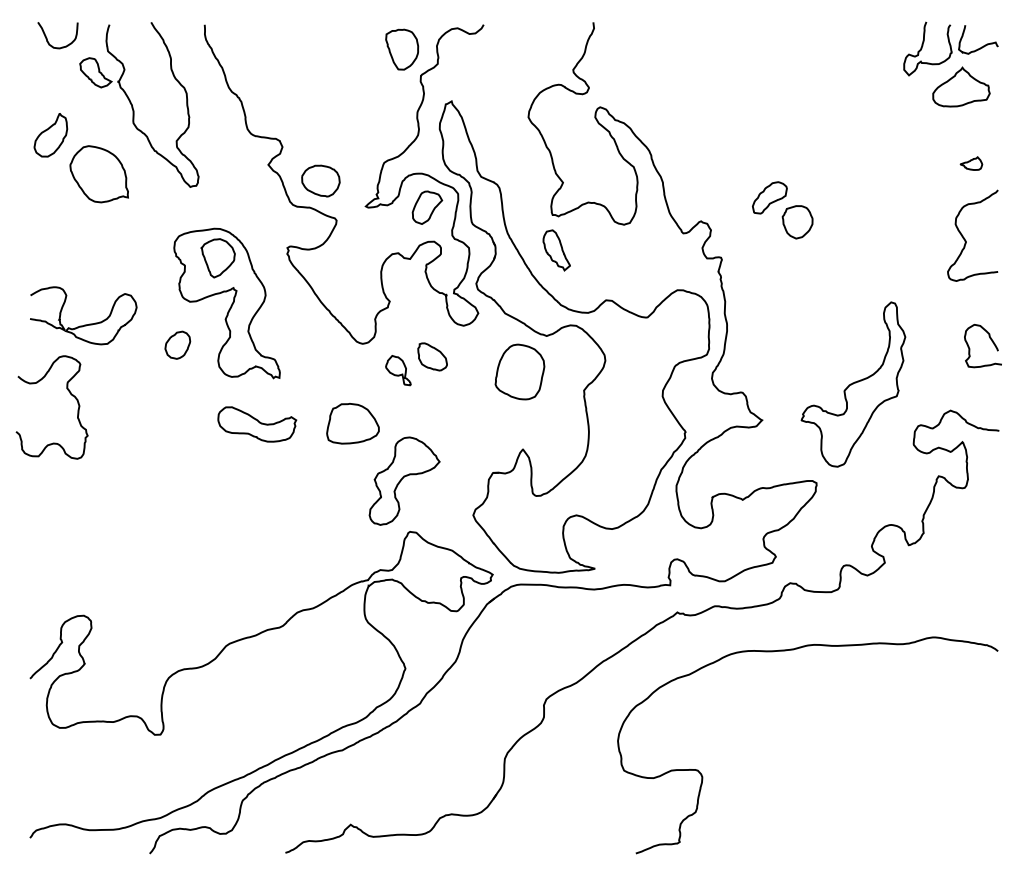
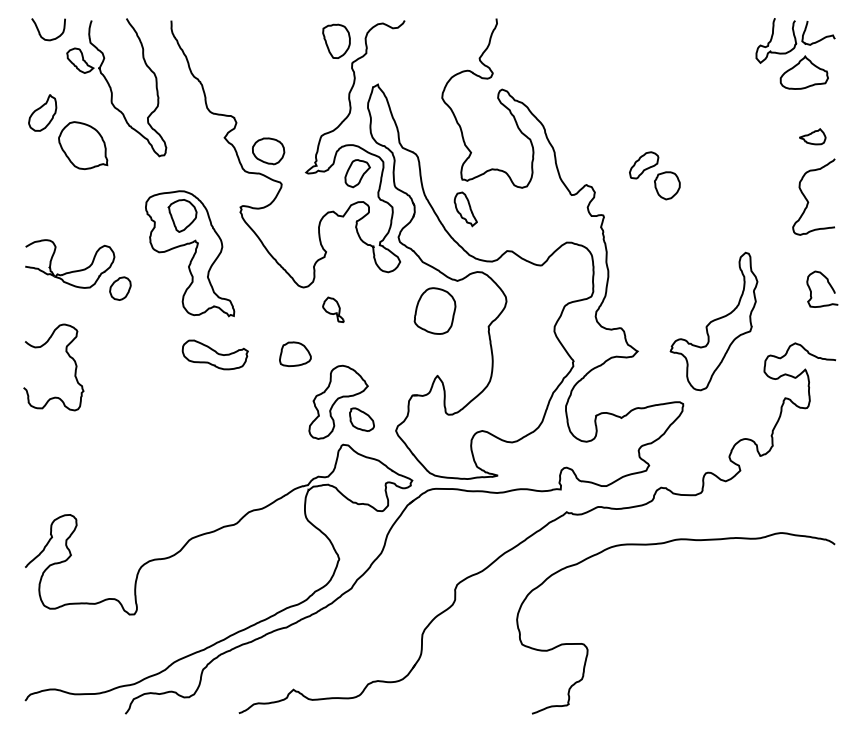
part: (971, 163) -> (812, 136), size x1.43
part: (177, 344) -> (120, 288), moved
part: (432, 356) -> (361, 419), moved
curve: (69, 393) -> (68, 355), moved
part: (352, 423) -> (294, 354), size x0.71

